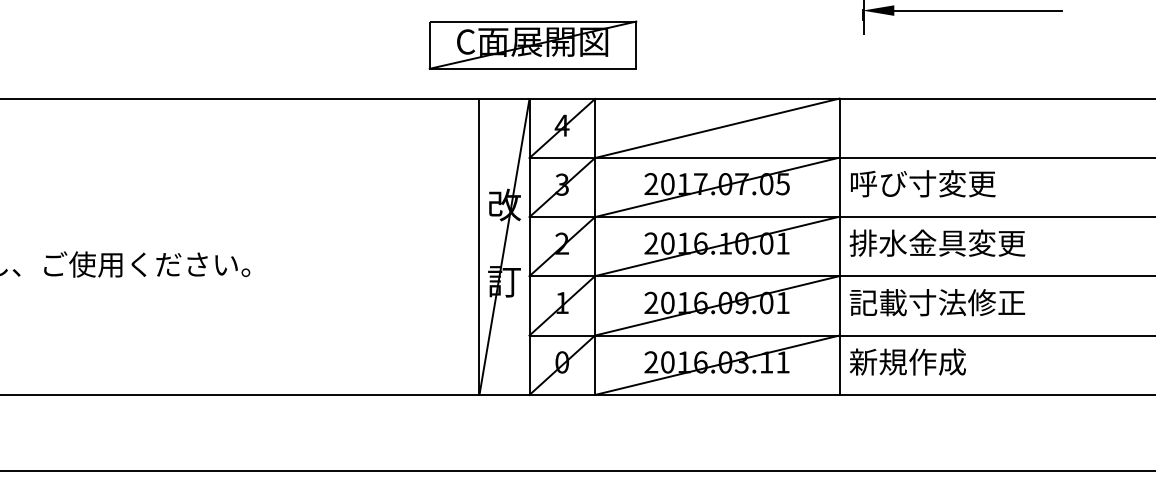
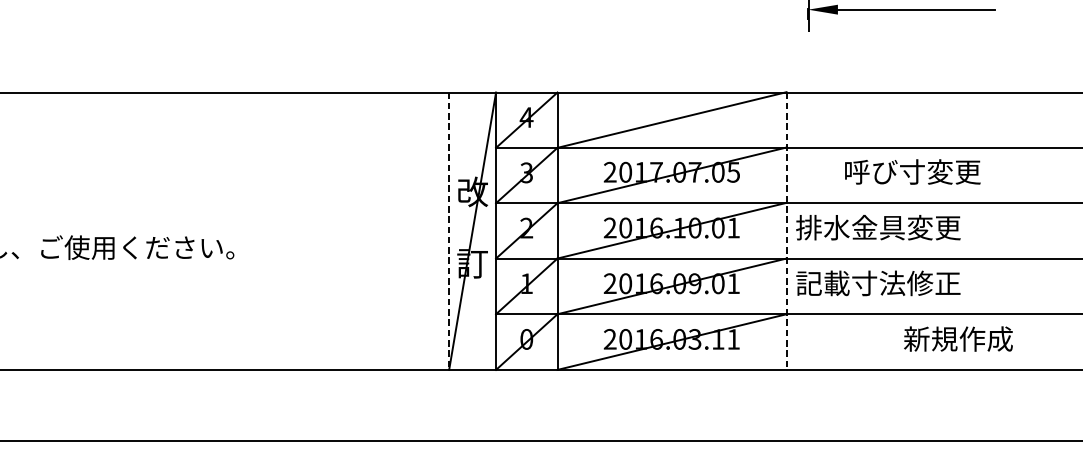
part: (532, 44) -> (498, 41), removed
text: (923, 183) -> (913, 171), moved
line: (479, 246) -> (449, 230), solid -> dashed
line: (839, 246) -> (786, 230), solid -> dashed
text: (907, 361) -> (958, 338), moved

